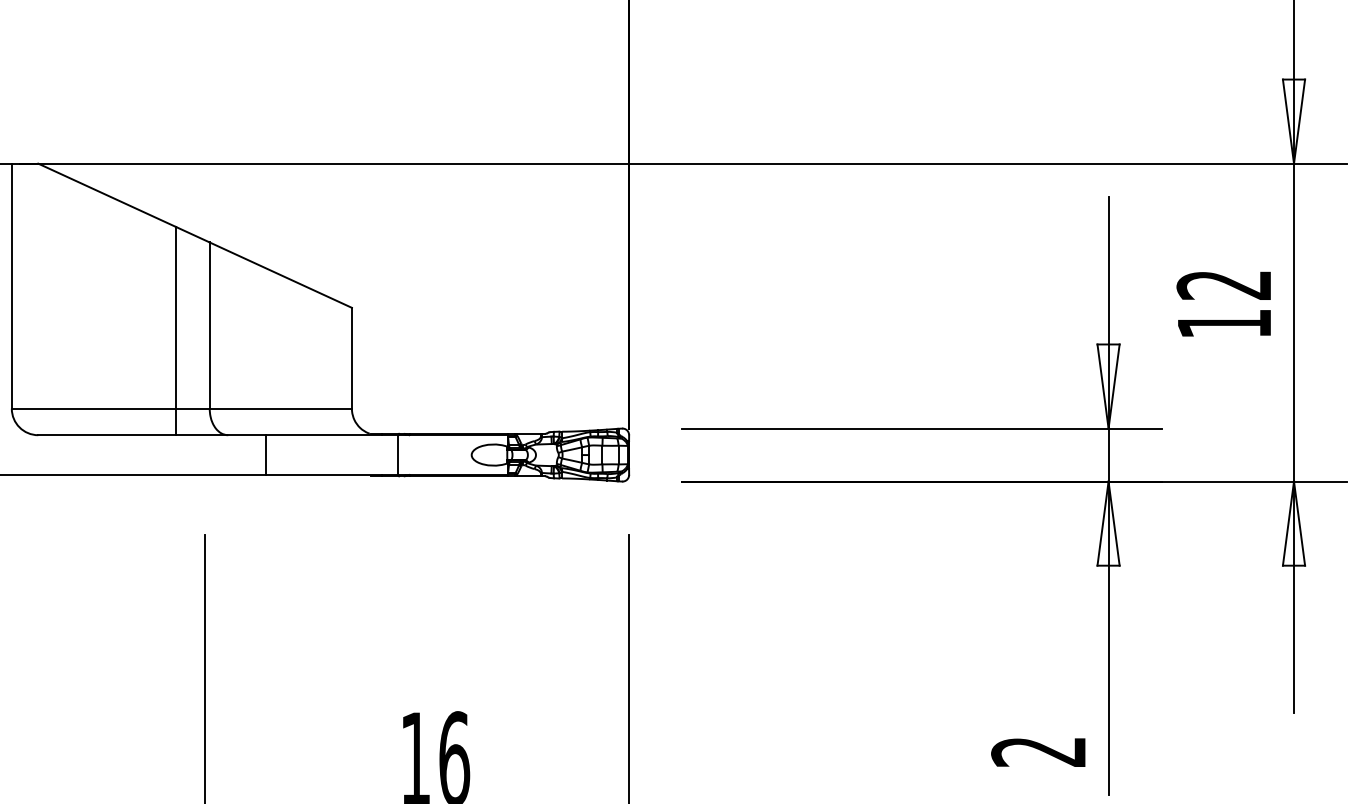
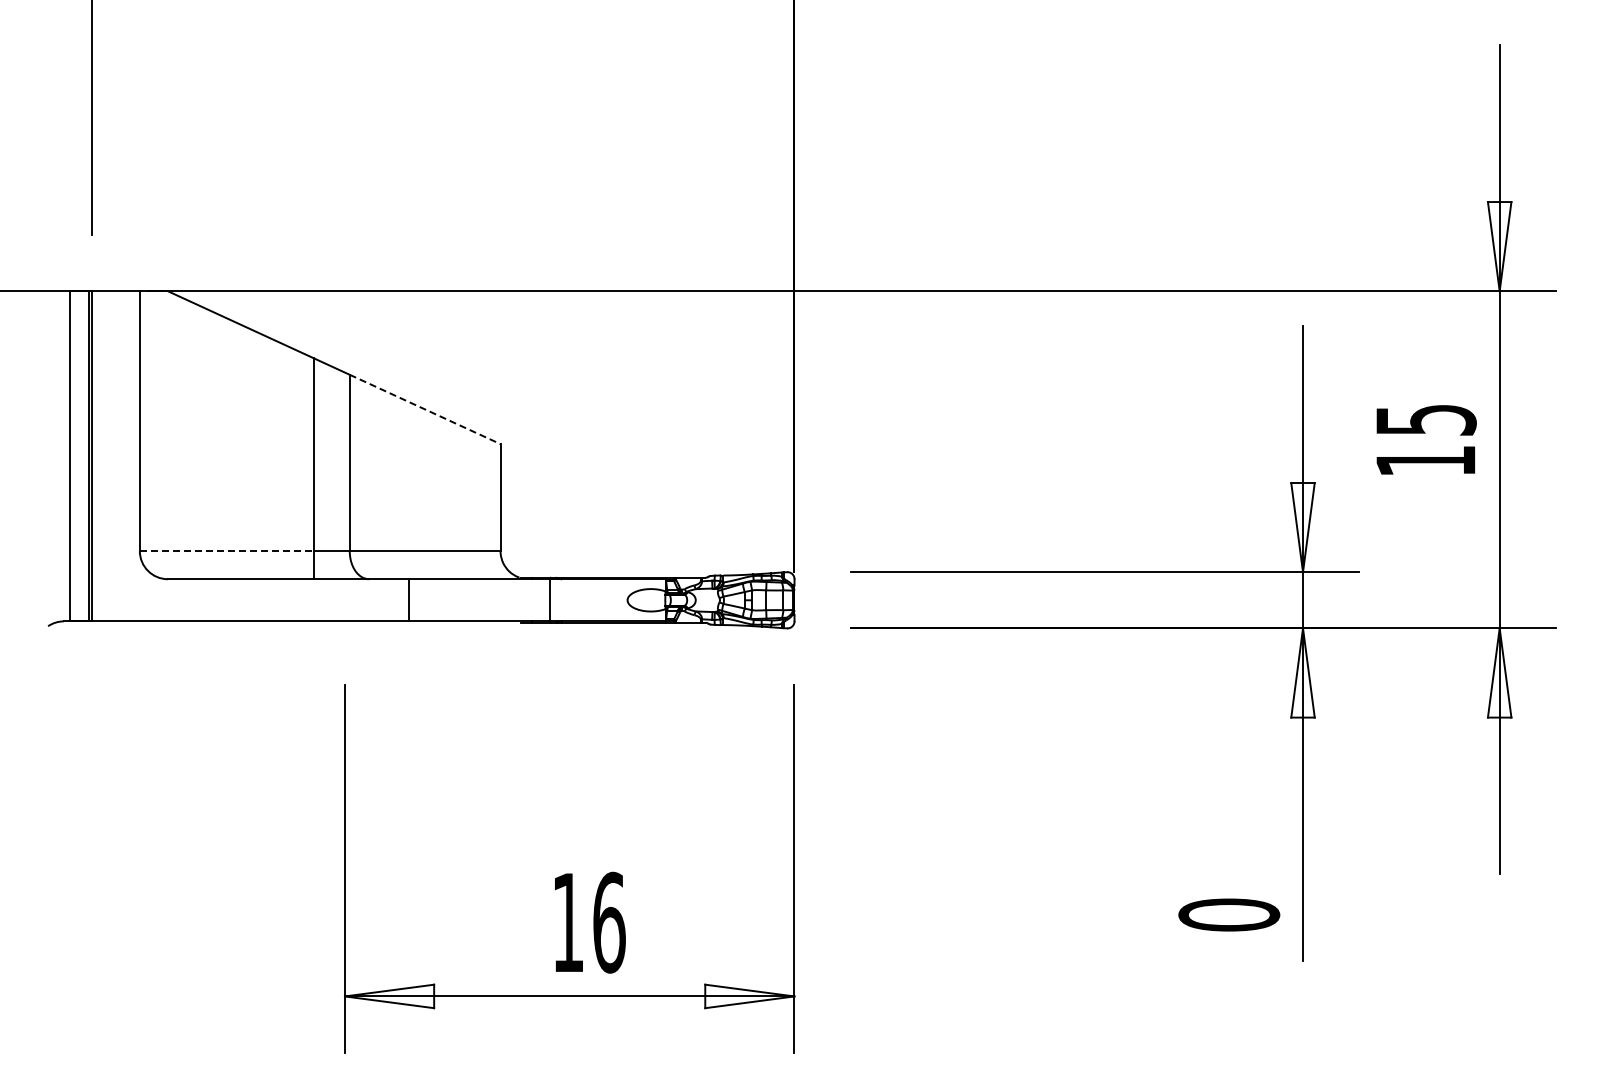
line: (281, 275) -> (425, 409), solid -> dashed
text: (1224, 285) -> (1425, 420), 12 -> 15
line: (94, 409) -> (227, 551), solid -> dashed
text: (1039, 751) -> (1229, 914), 2 -> 0

